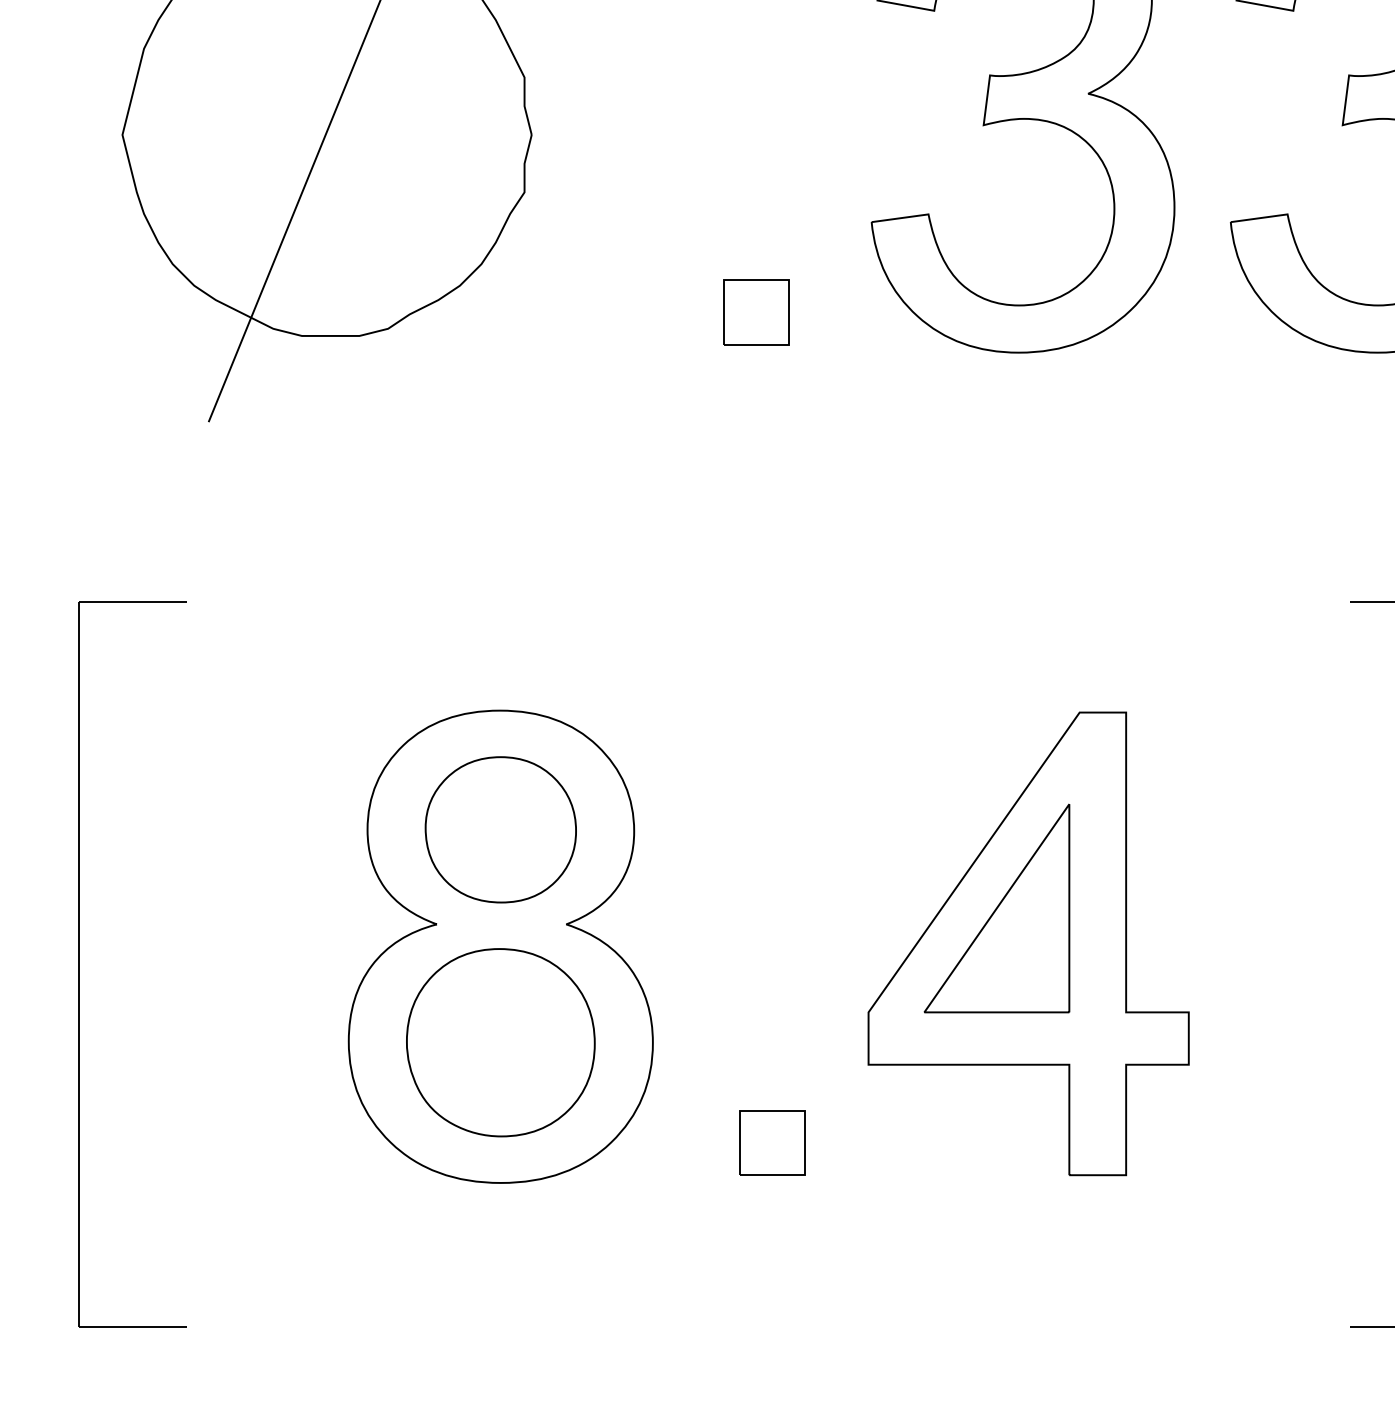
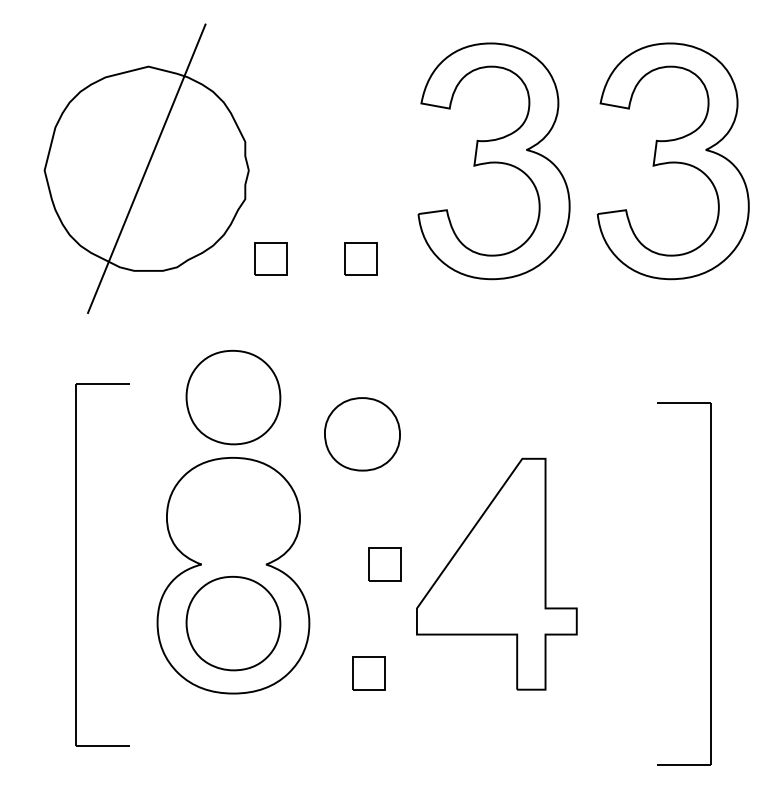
part: (575, 311) -> (270, 258), added
part: (500, 589) -> (233, 397), added
part: (500, 830) -> (362, 434), moved
part: (997, 908) -> (481, 556), removed
part: (803, 924) -> (384, 564), added
part: (80, 962) -> (76, 564), moved

